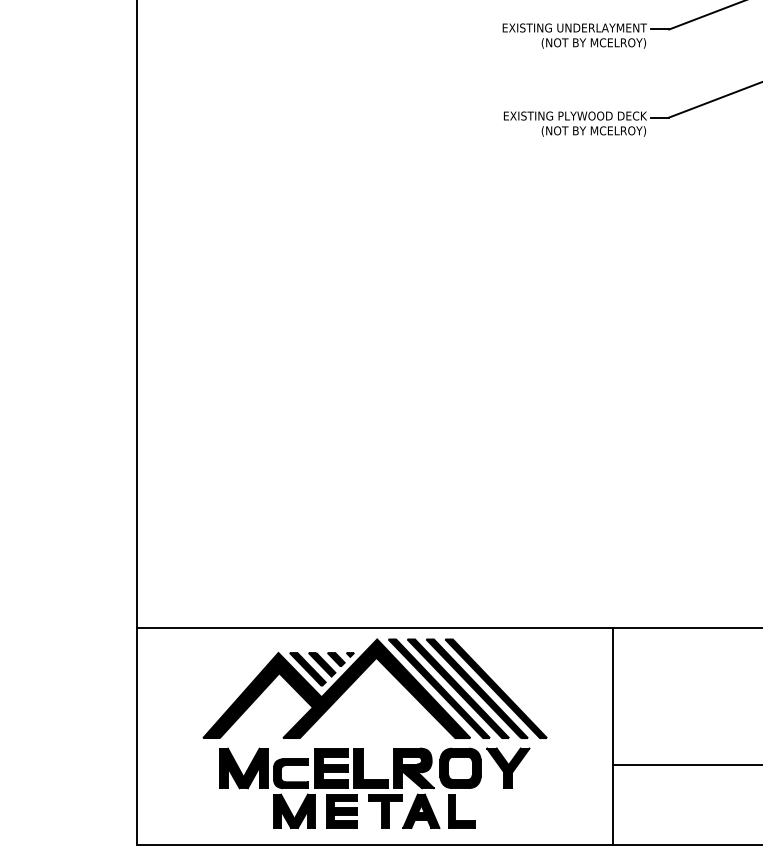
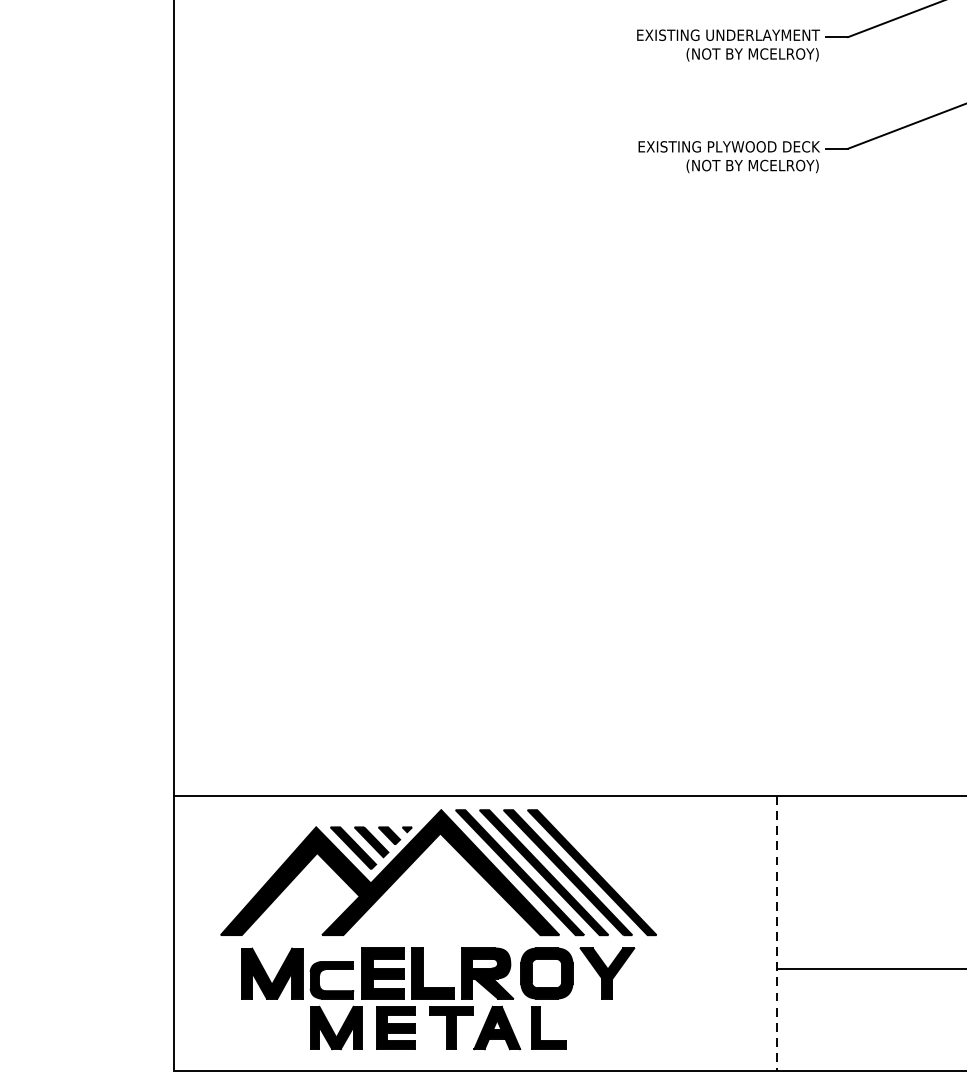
line: (613, 737) -> (777, 934), solid -> dashed
part: (363, 748) -> (423, 948), moved

